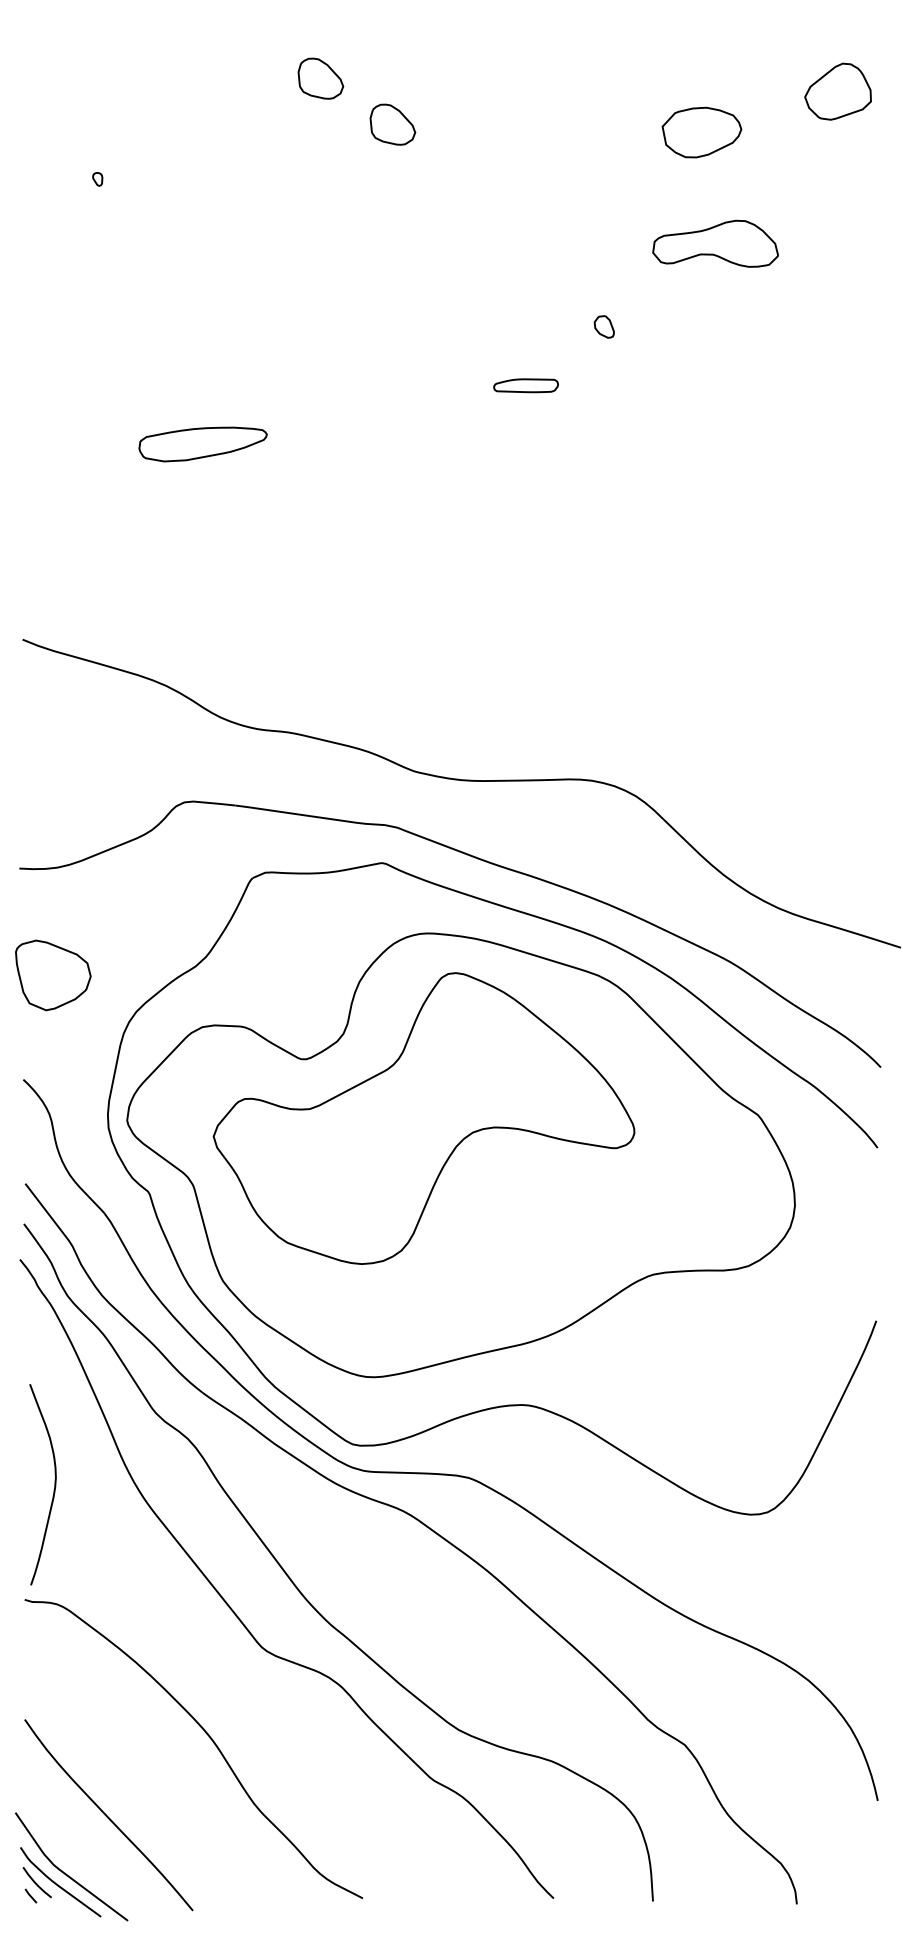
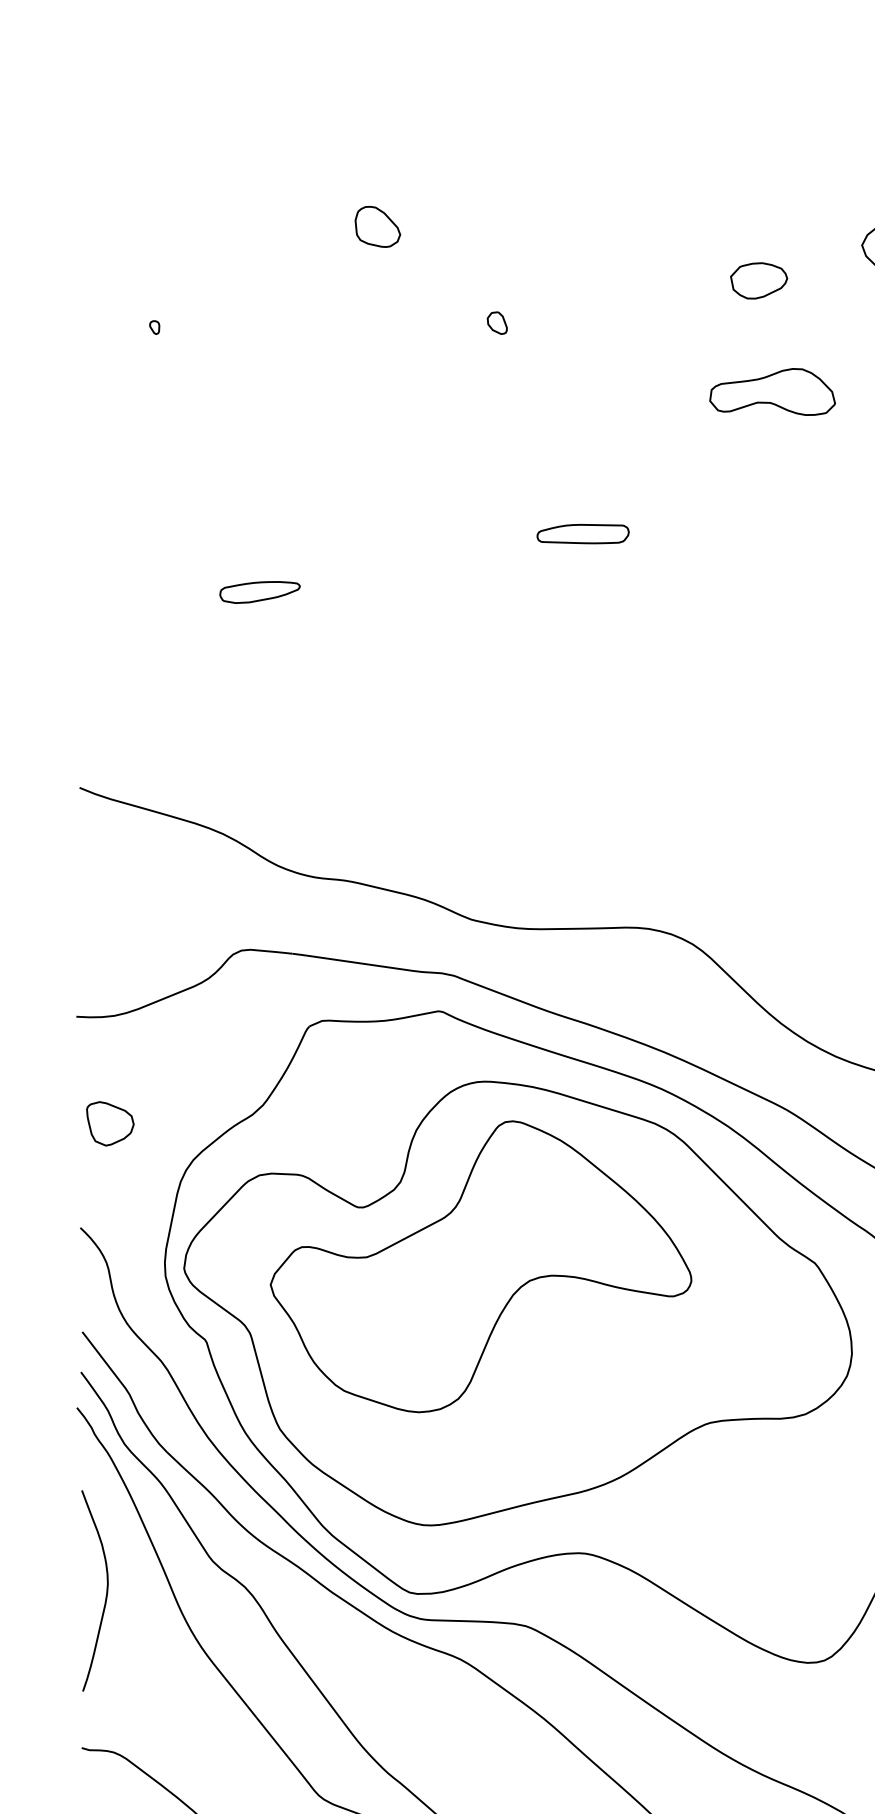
part: (392, 124) -> (449, 272), removed
part: (702, 132) -> (759, 280), size x0.71
part: (603, 326) -> (496, 322), moved
part: (525, 385) -> (582, 533), size x1.43
part: (202, 443) -> (259, 591), size x0.62
part: (53, 975) -> (110, 1123), size x0.62
curve: (54, 1484) -> (106, 1590), moved

